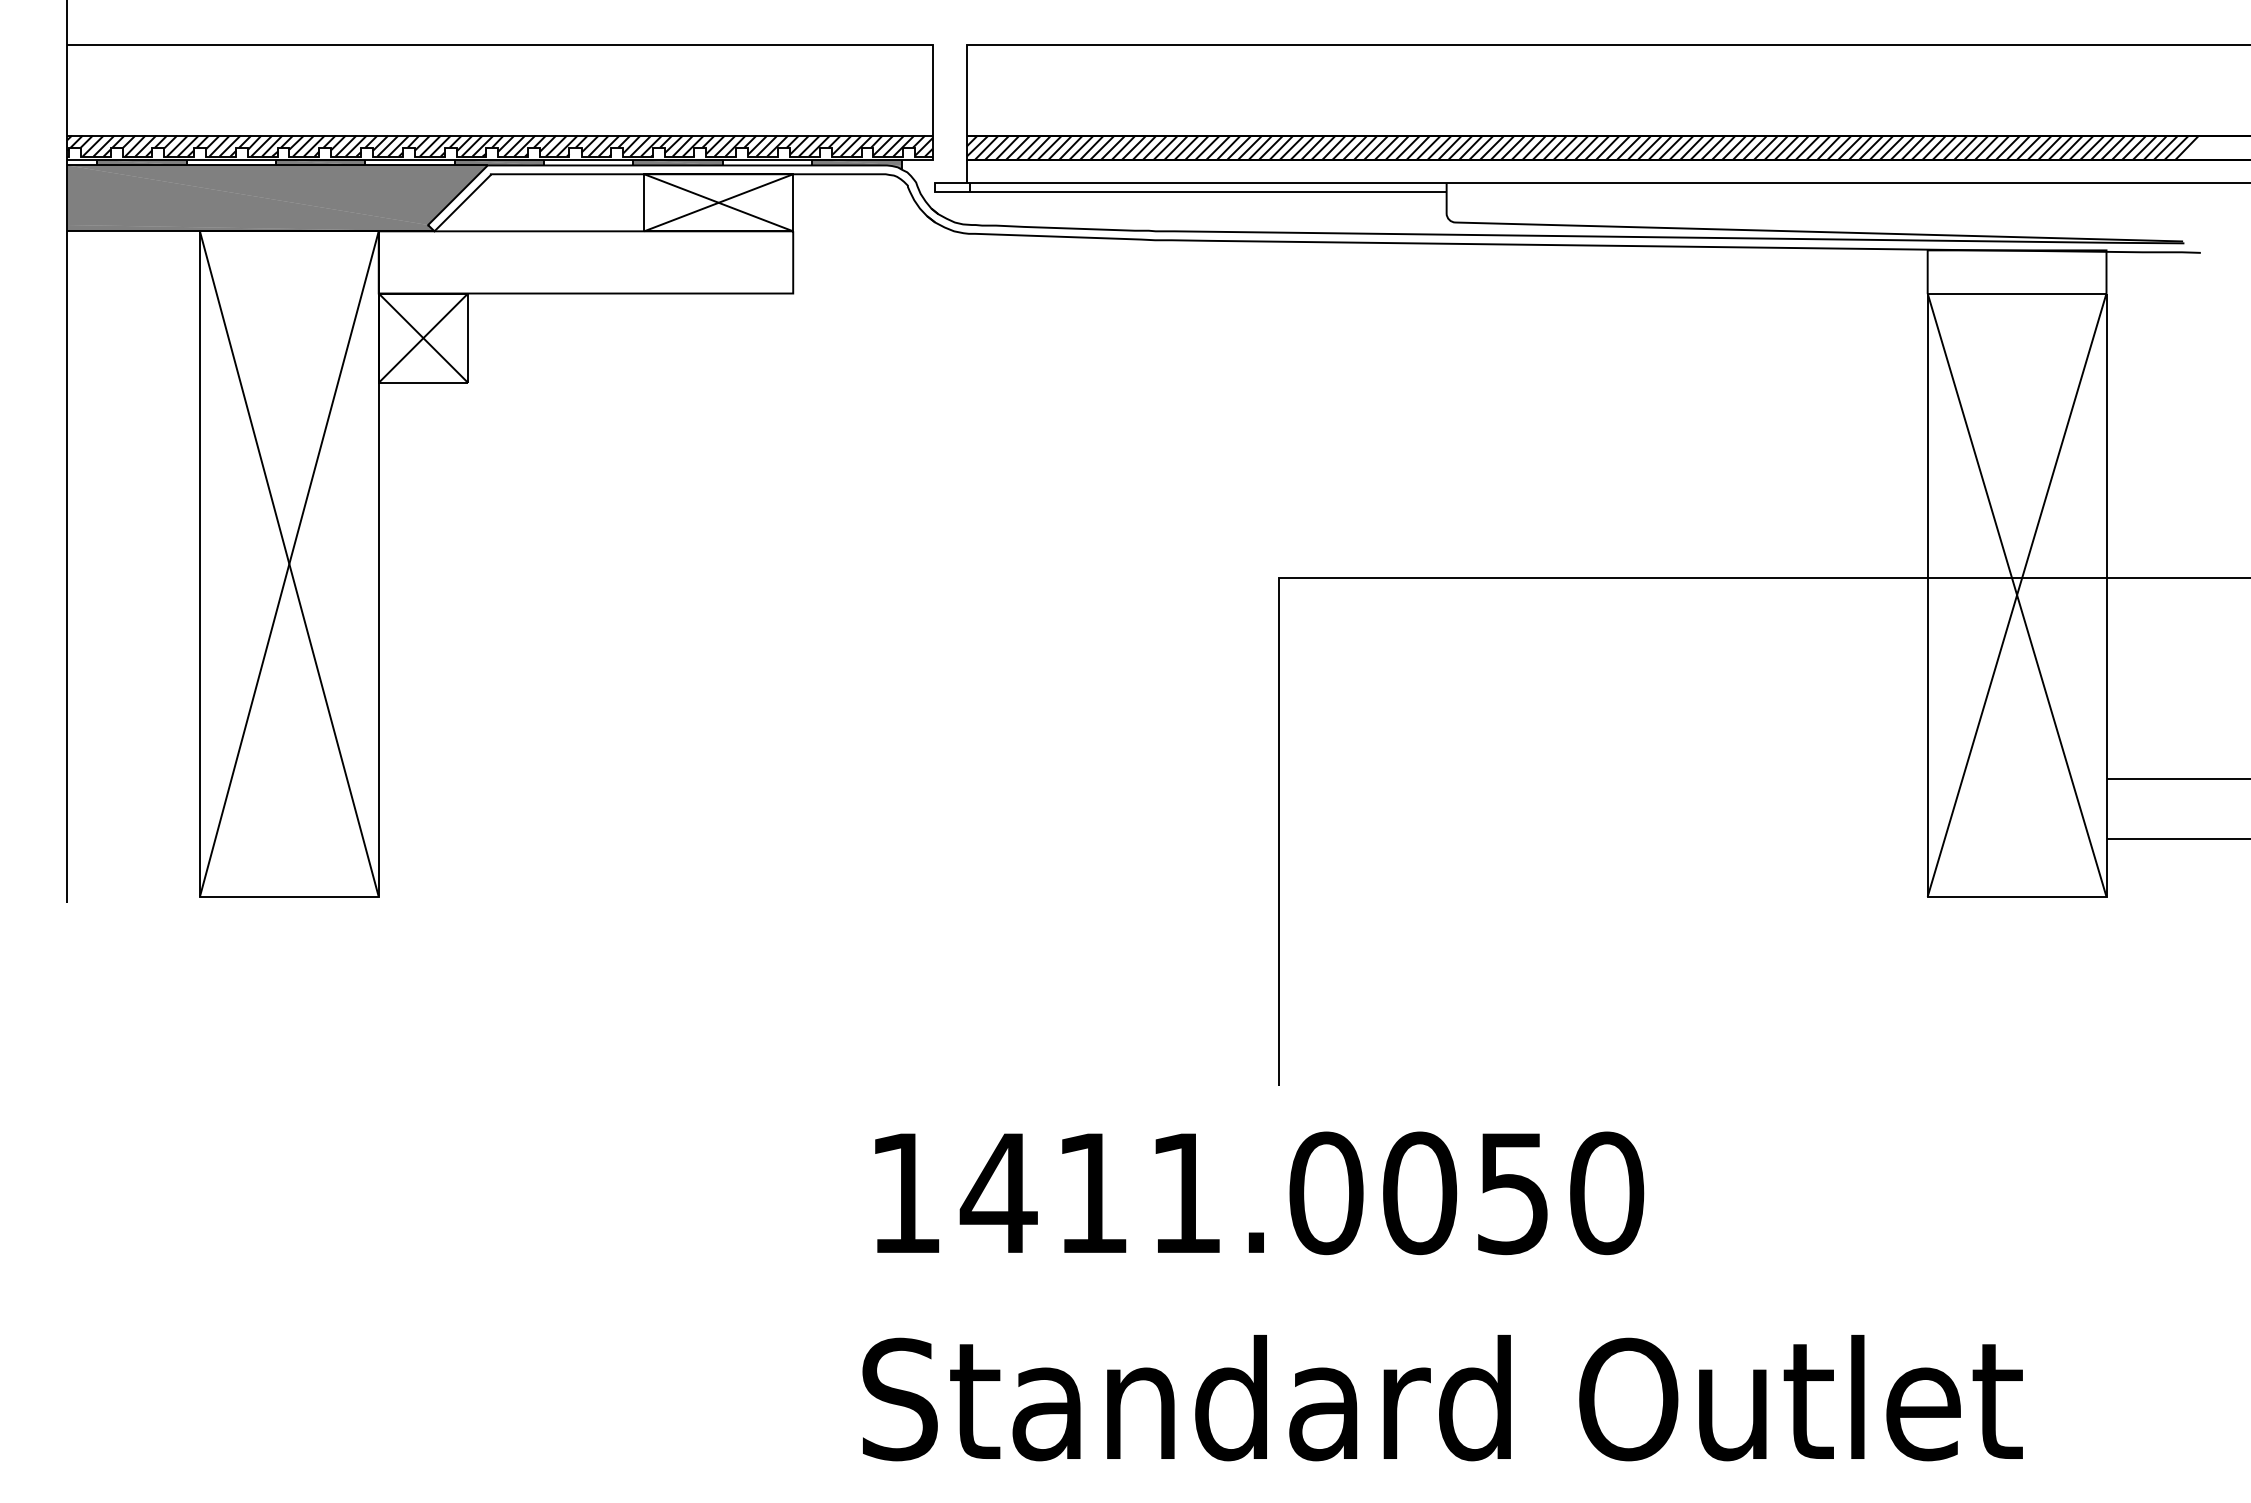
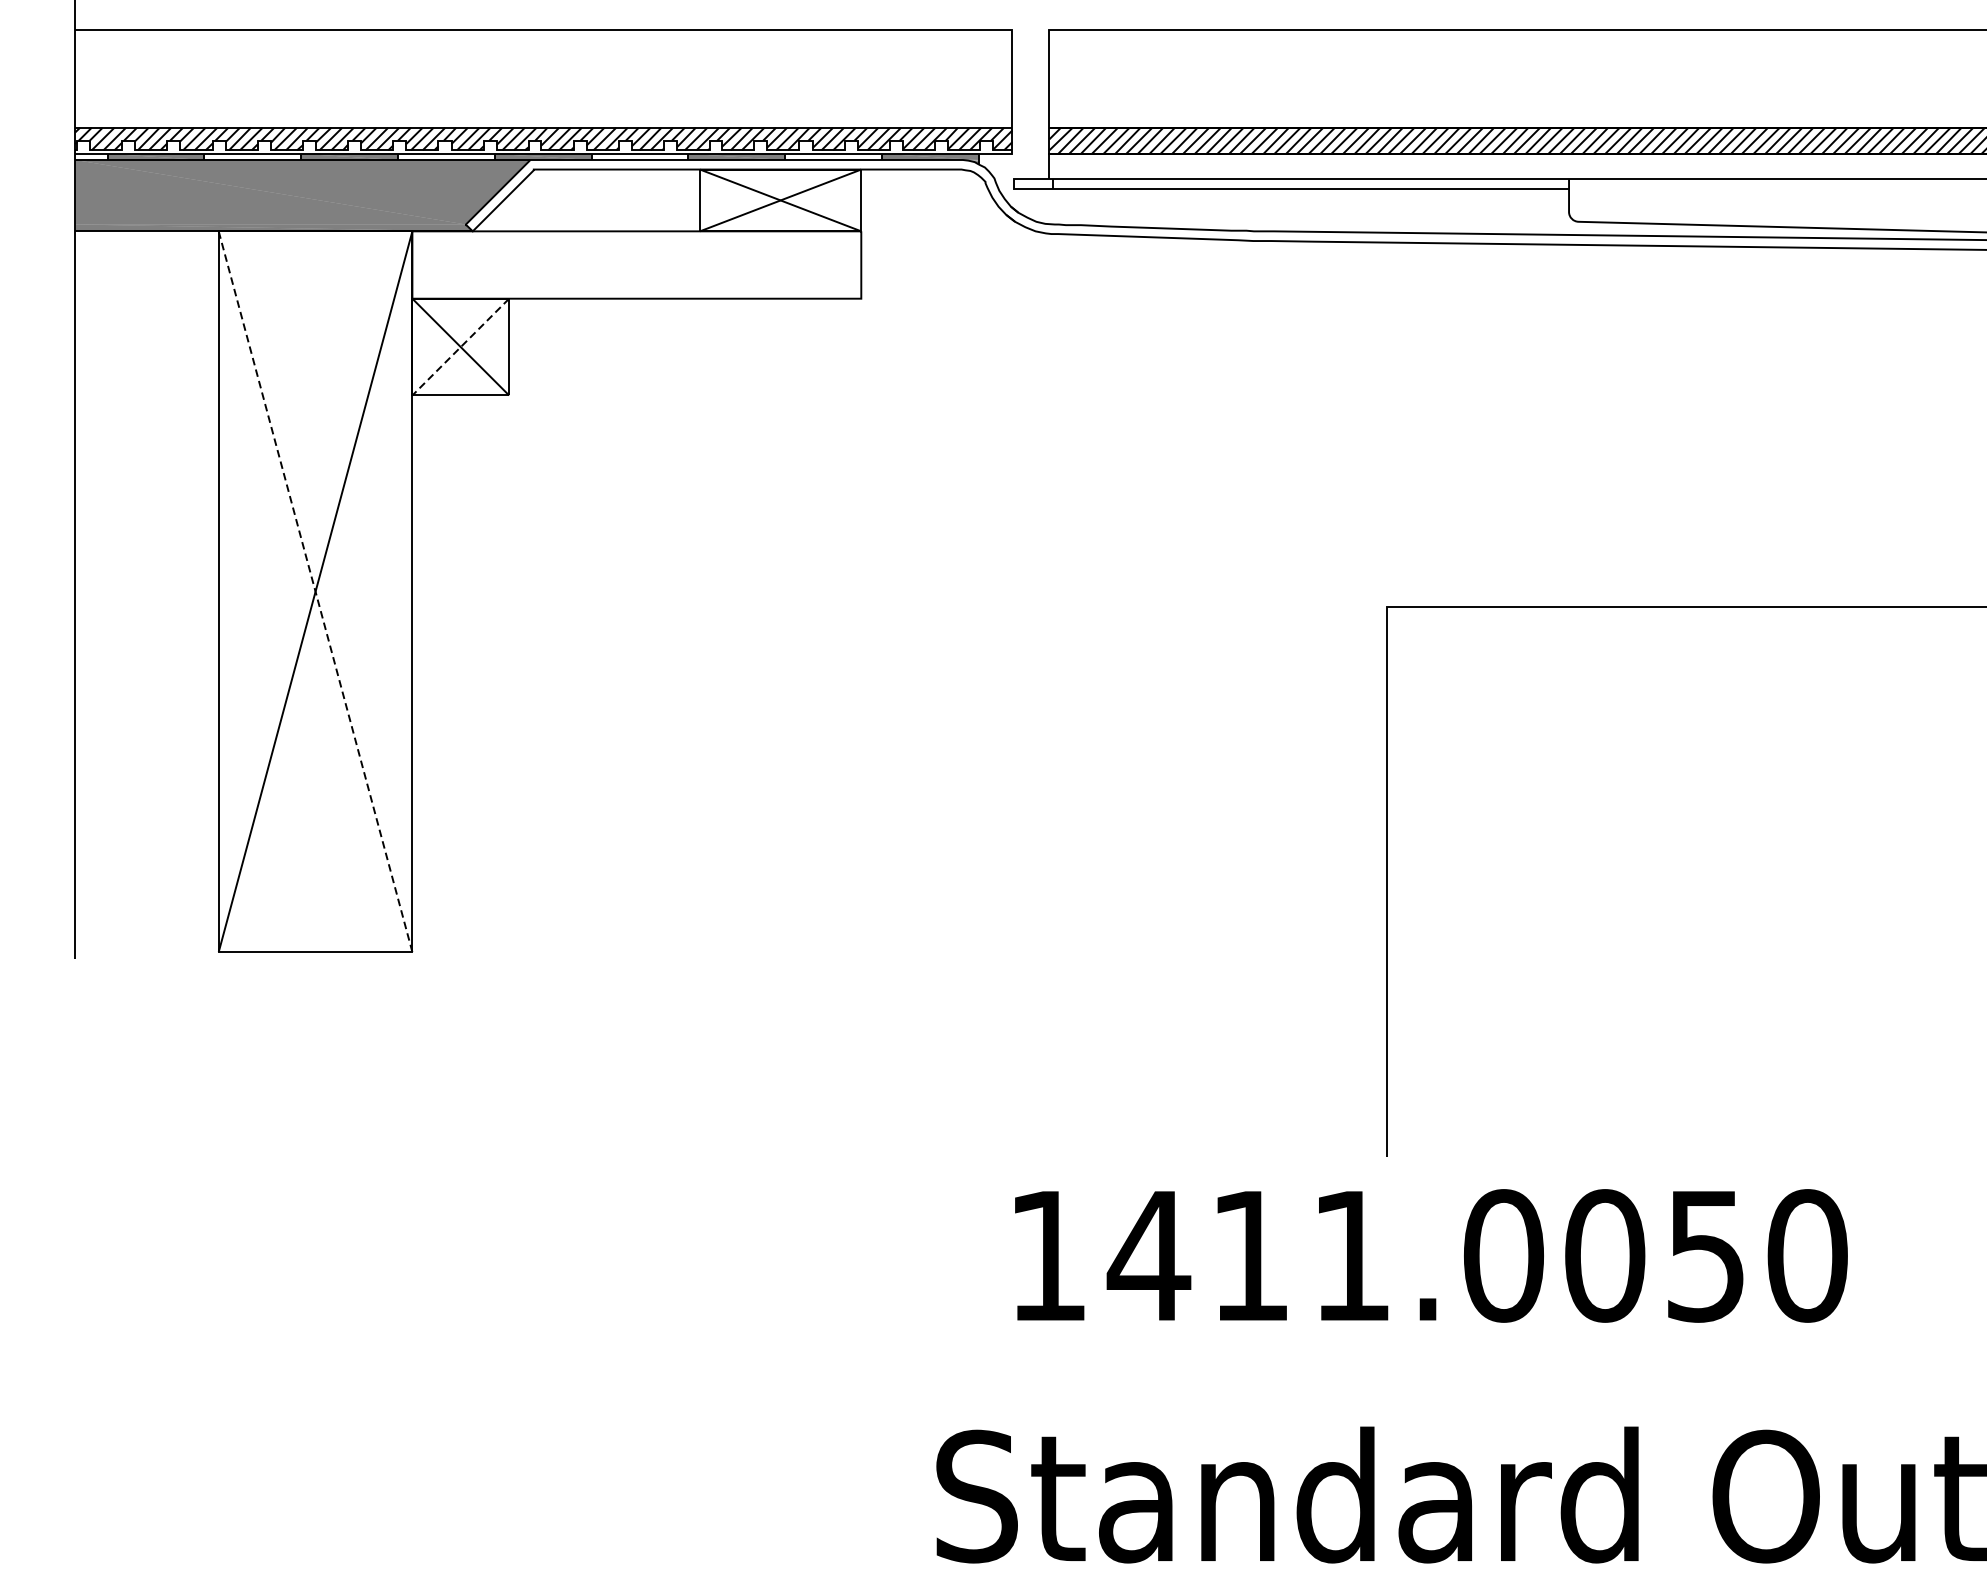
line: (423, 338) -> (460, 347), solid -> dashed
line: (289, 564) -> (315, 592), solid -> dashed
text: (1259, 1193) -> (1431, 1256), moved

